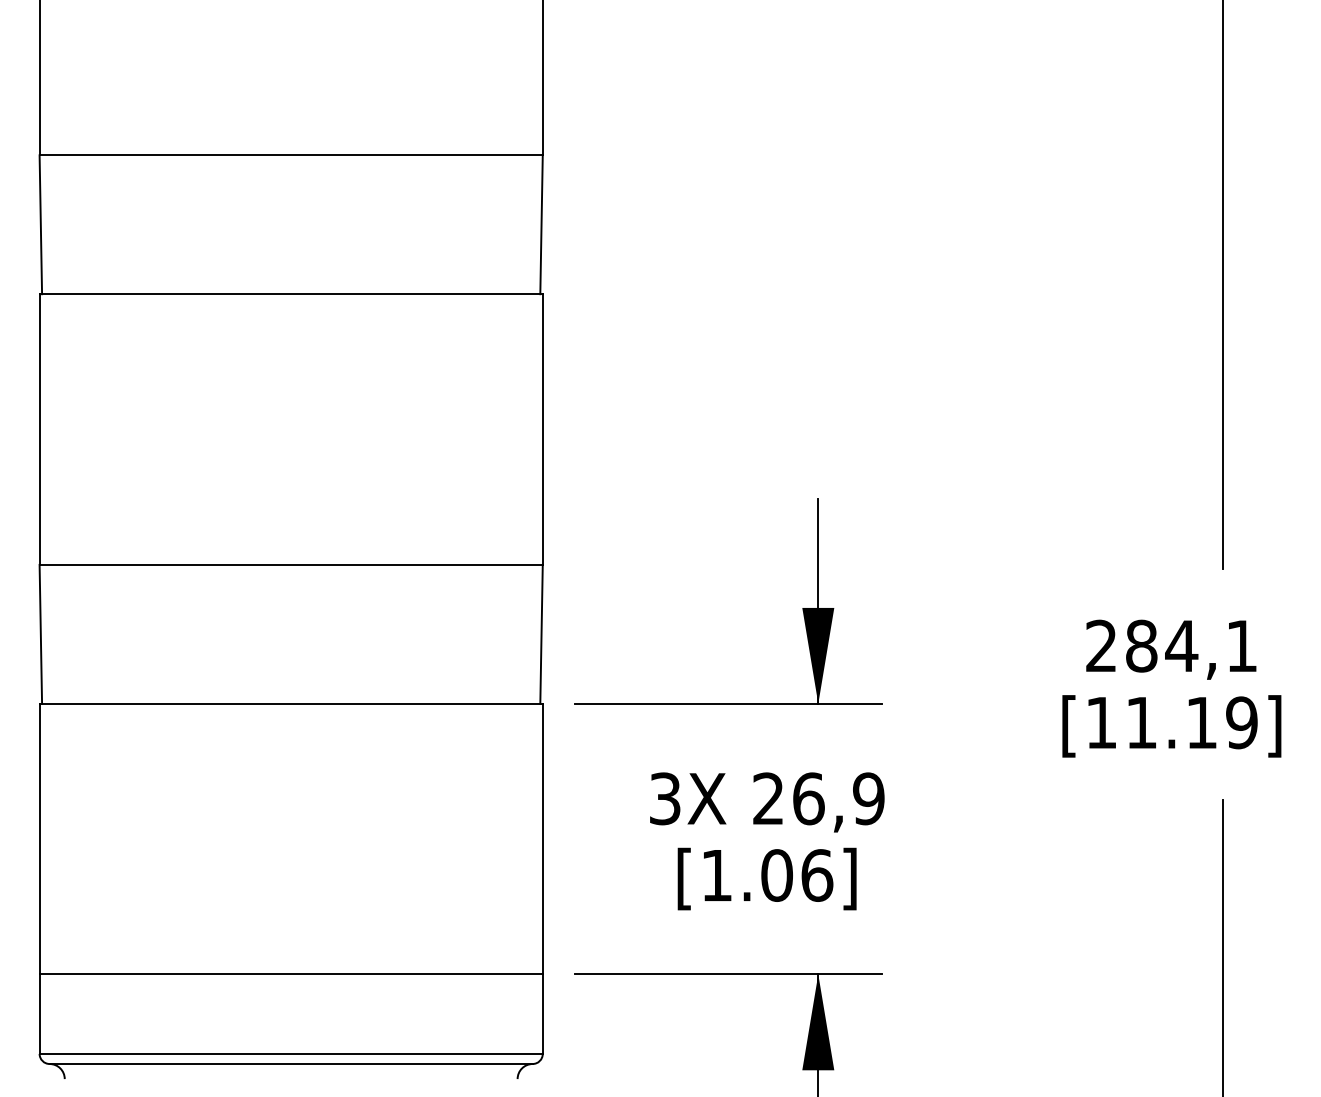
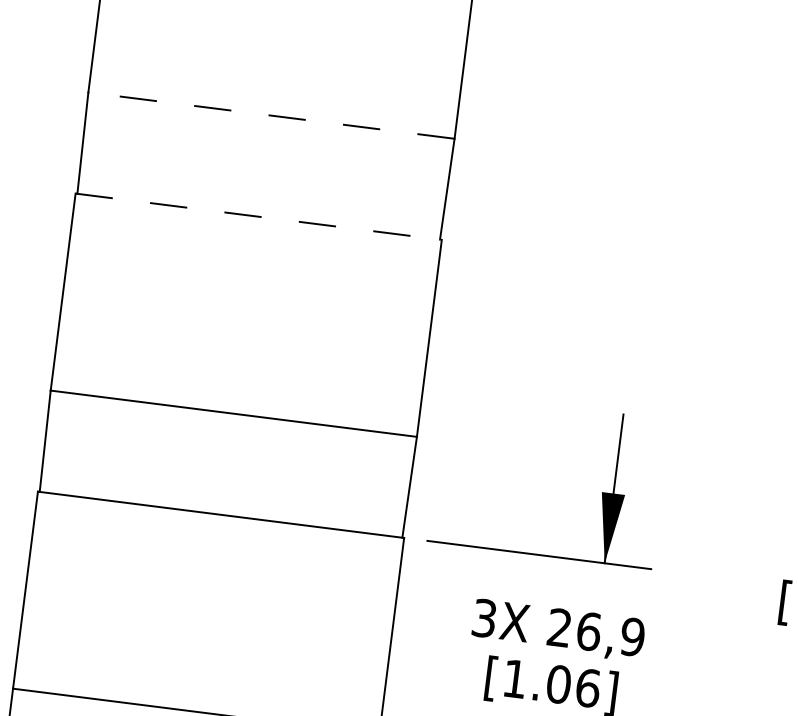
line: (291, 155) -> (271, 115), solid -> dashed
line: (291, 294) -> (258, 216), solid -> dashed

